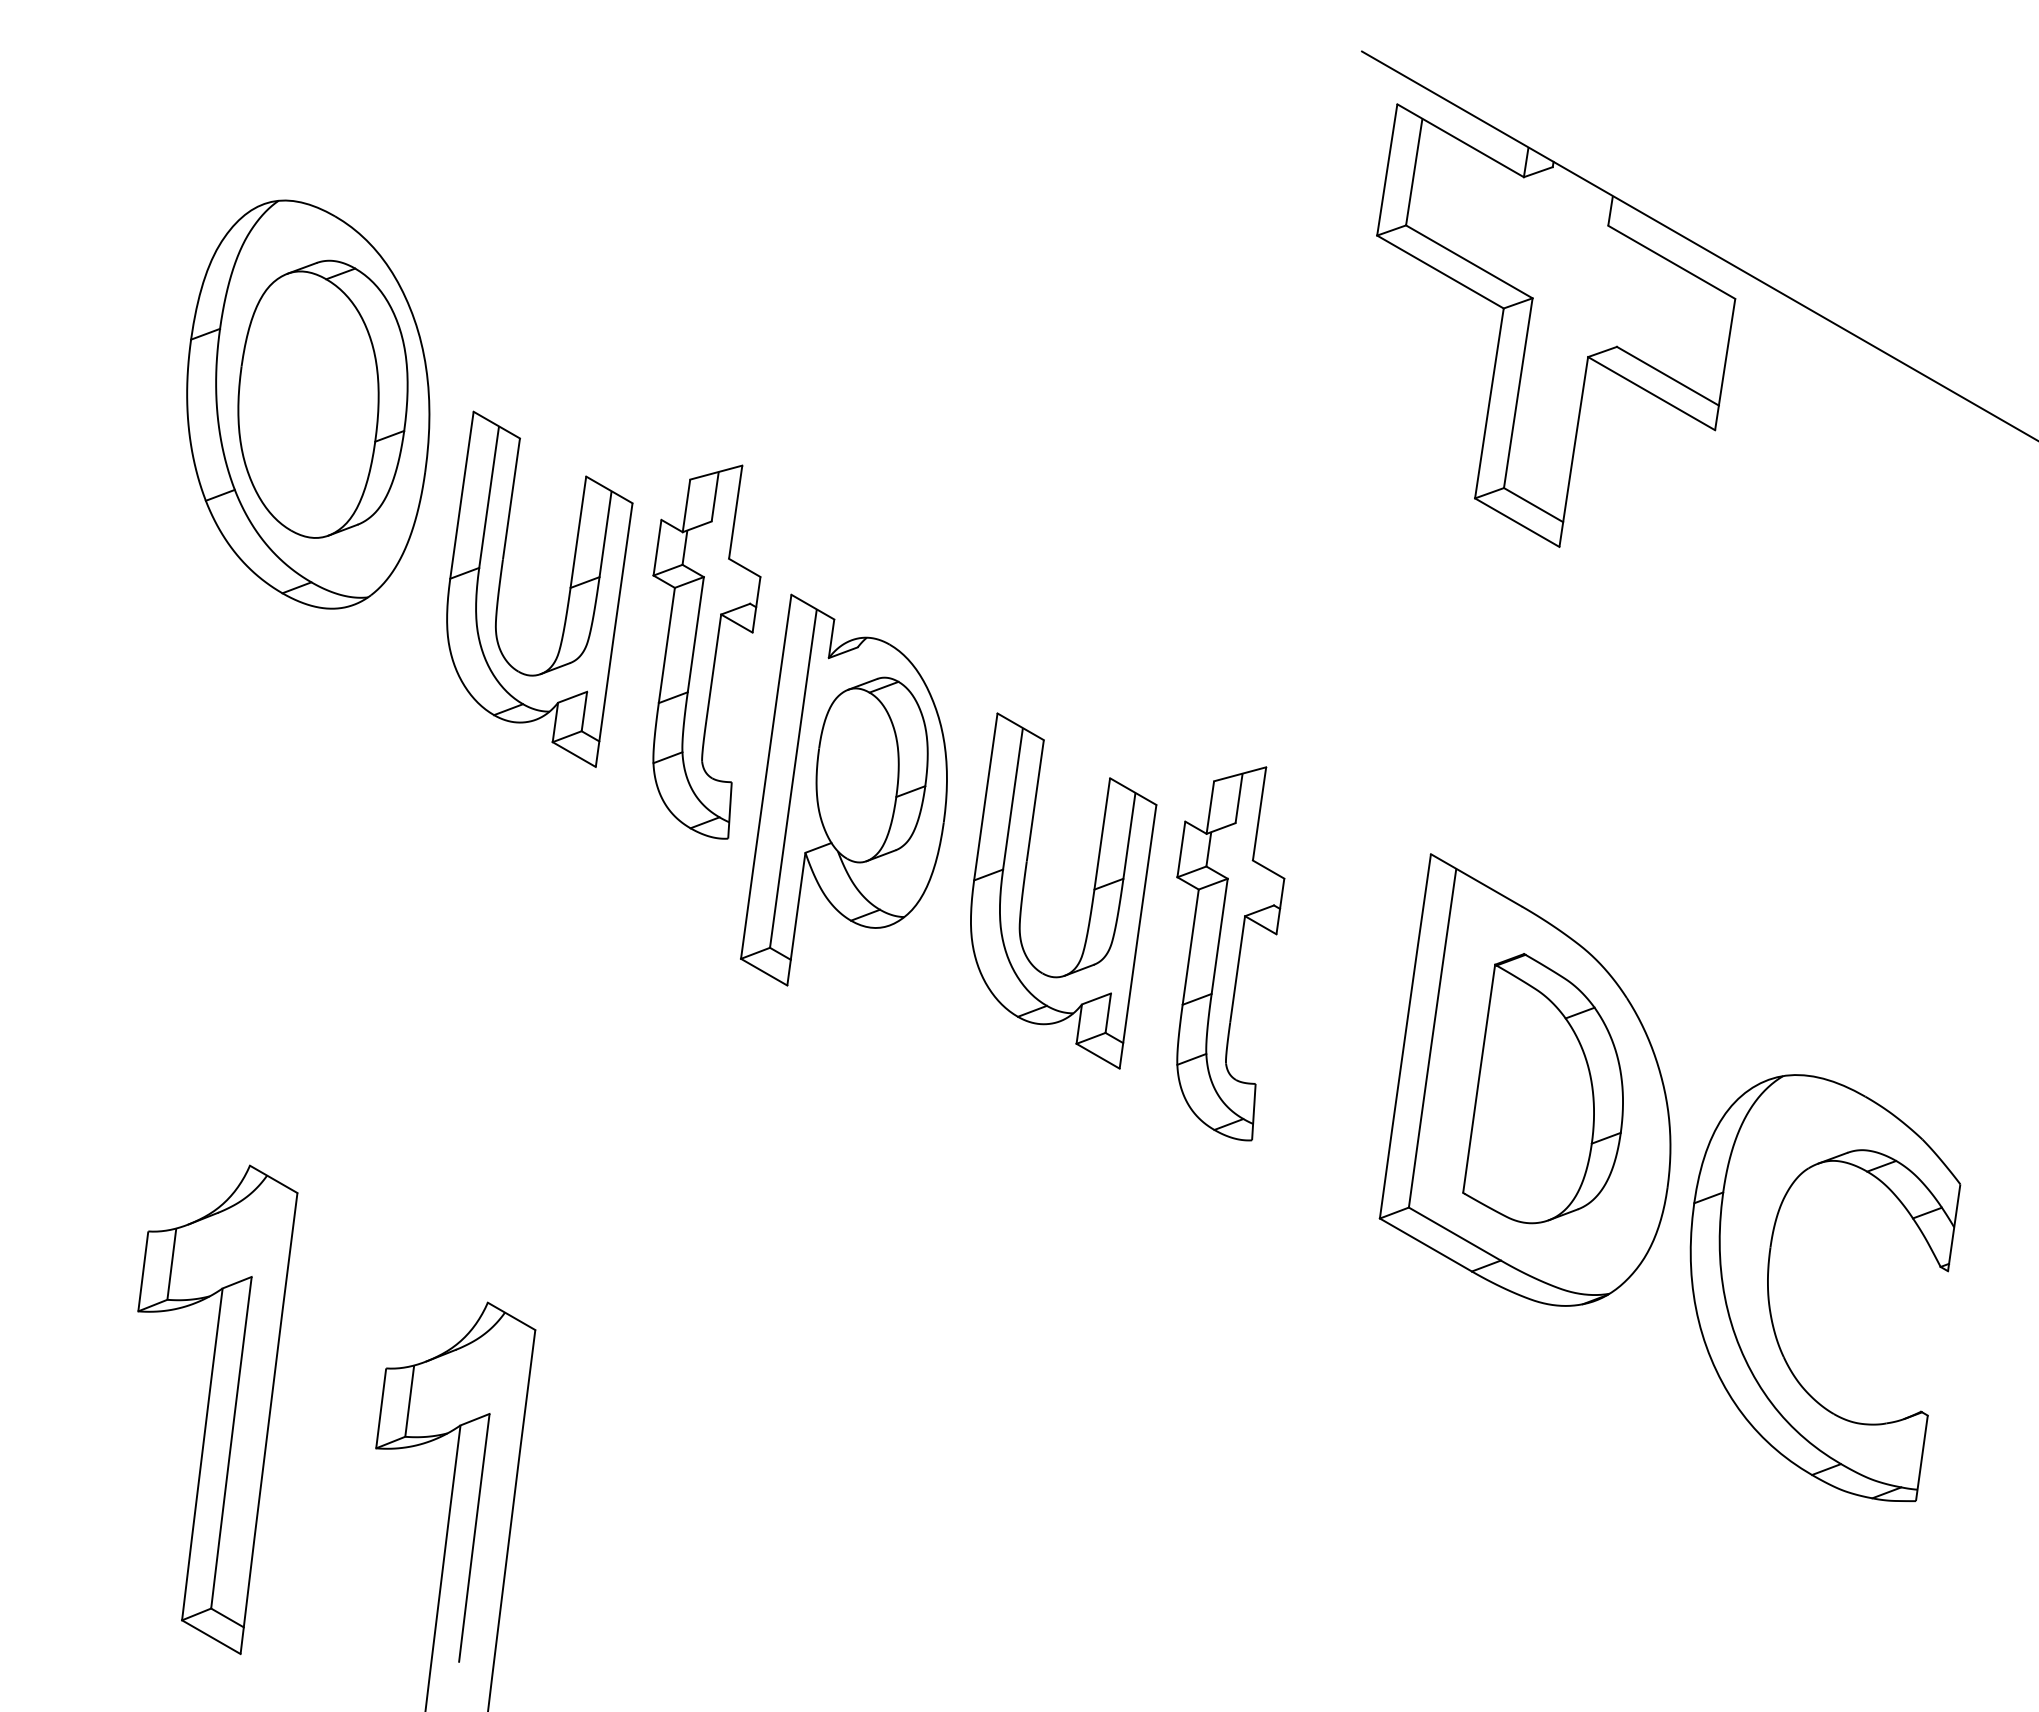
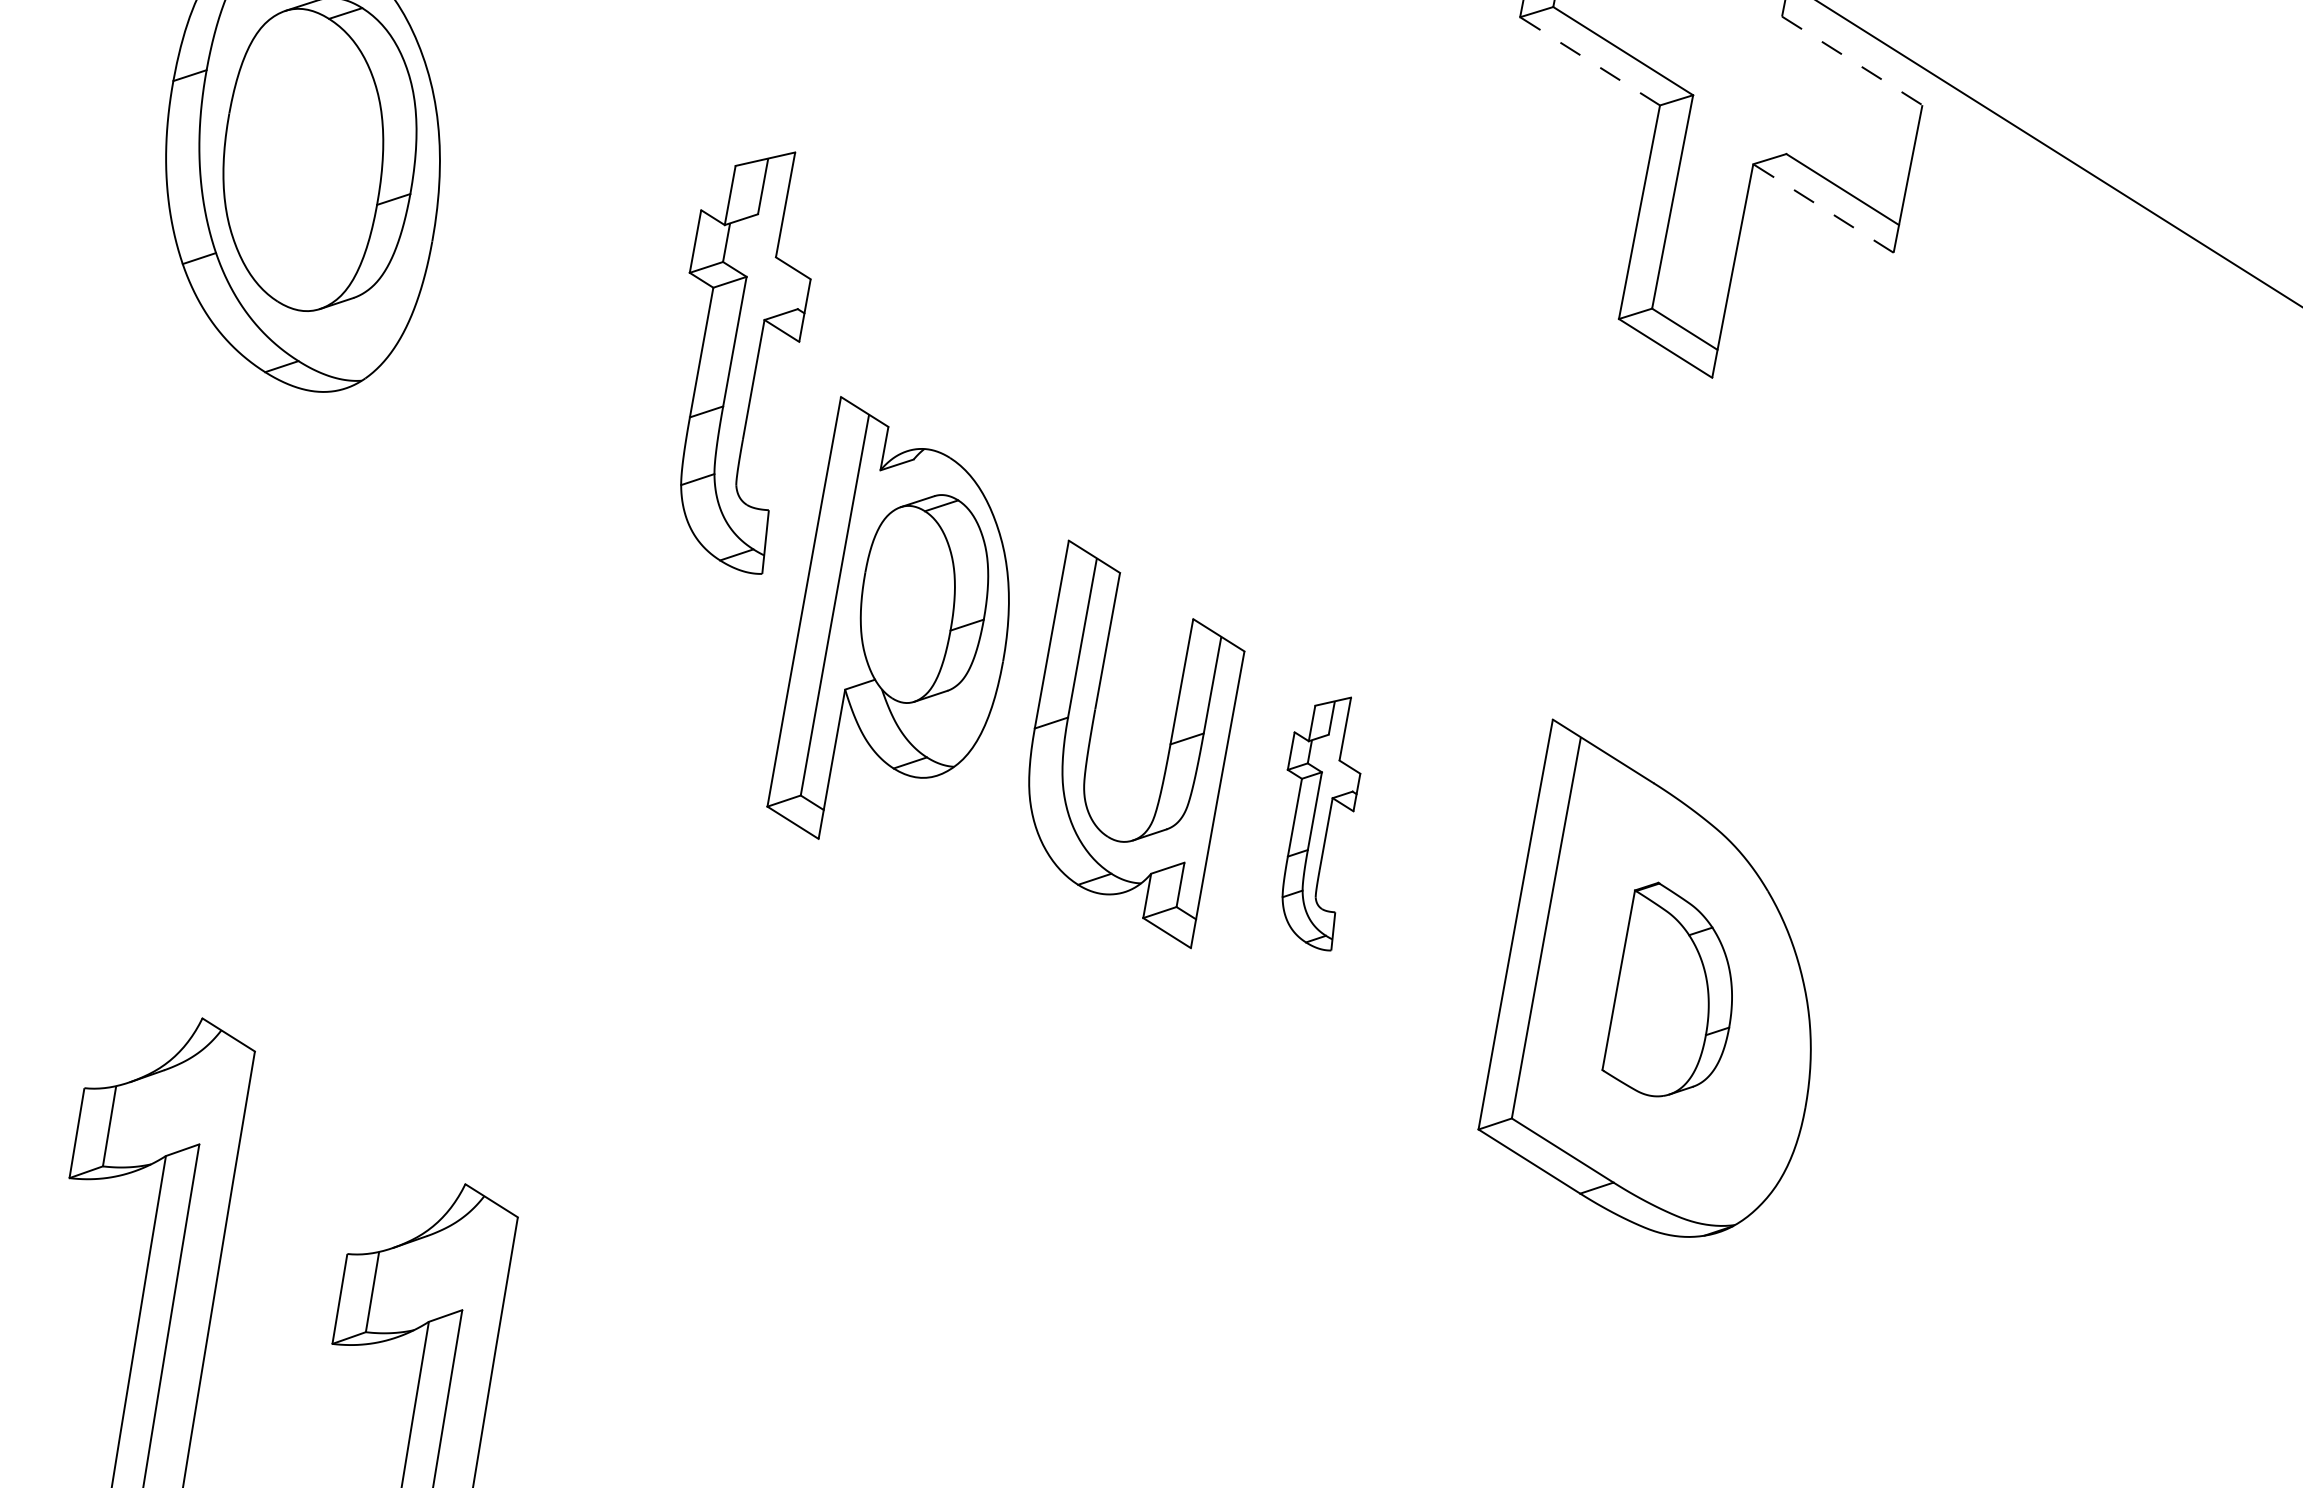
line: (1672, 262) -> (1853, 61), solid -> dashed
line: (1440, 271) -> (1590, 60), solid -> dashed
line: (1651, 393) -> (1823, 208), solid -> dashed
part: (568, 593) -> (588, 385), removed
part: (706, 651) -> (746, 361), moved
part: (1230, 953) -> (1321, 822), size x0.6
part: (1542, 1088) -> (1668, 989), size x0.7
part: (1769, 1292) -> (1916, 1230), removed

